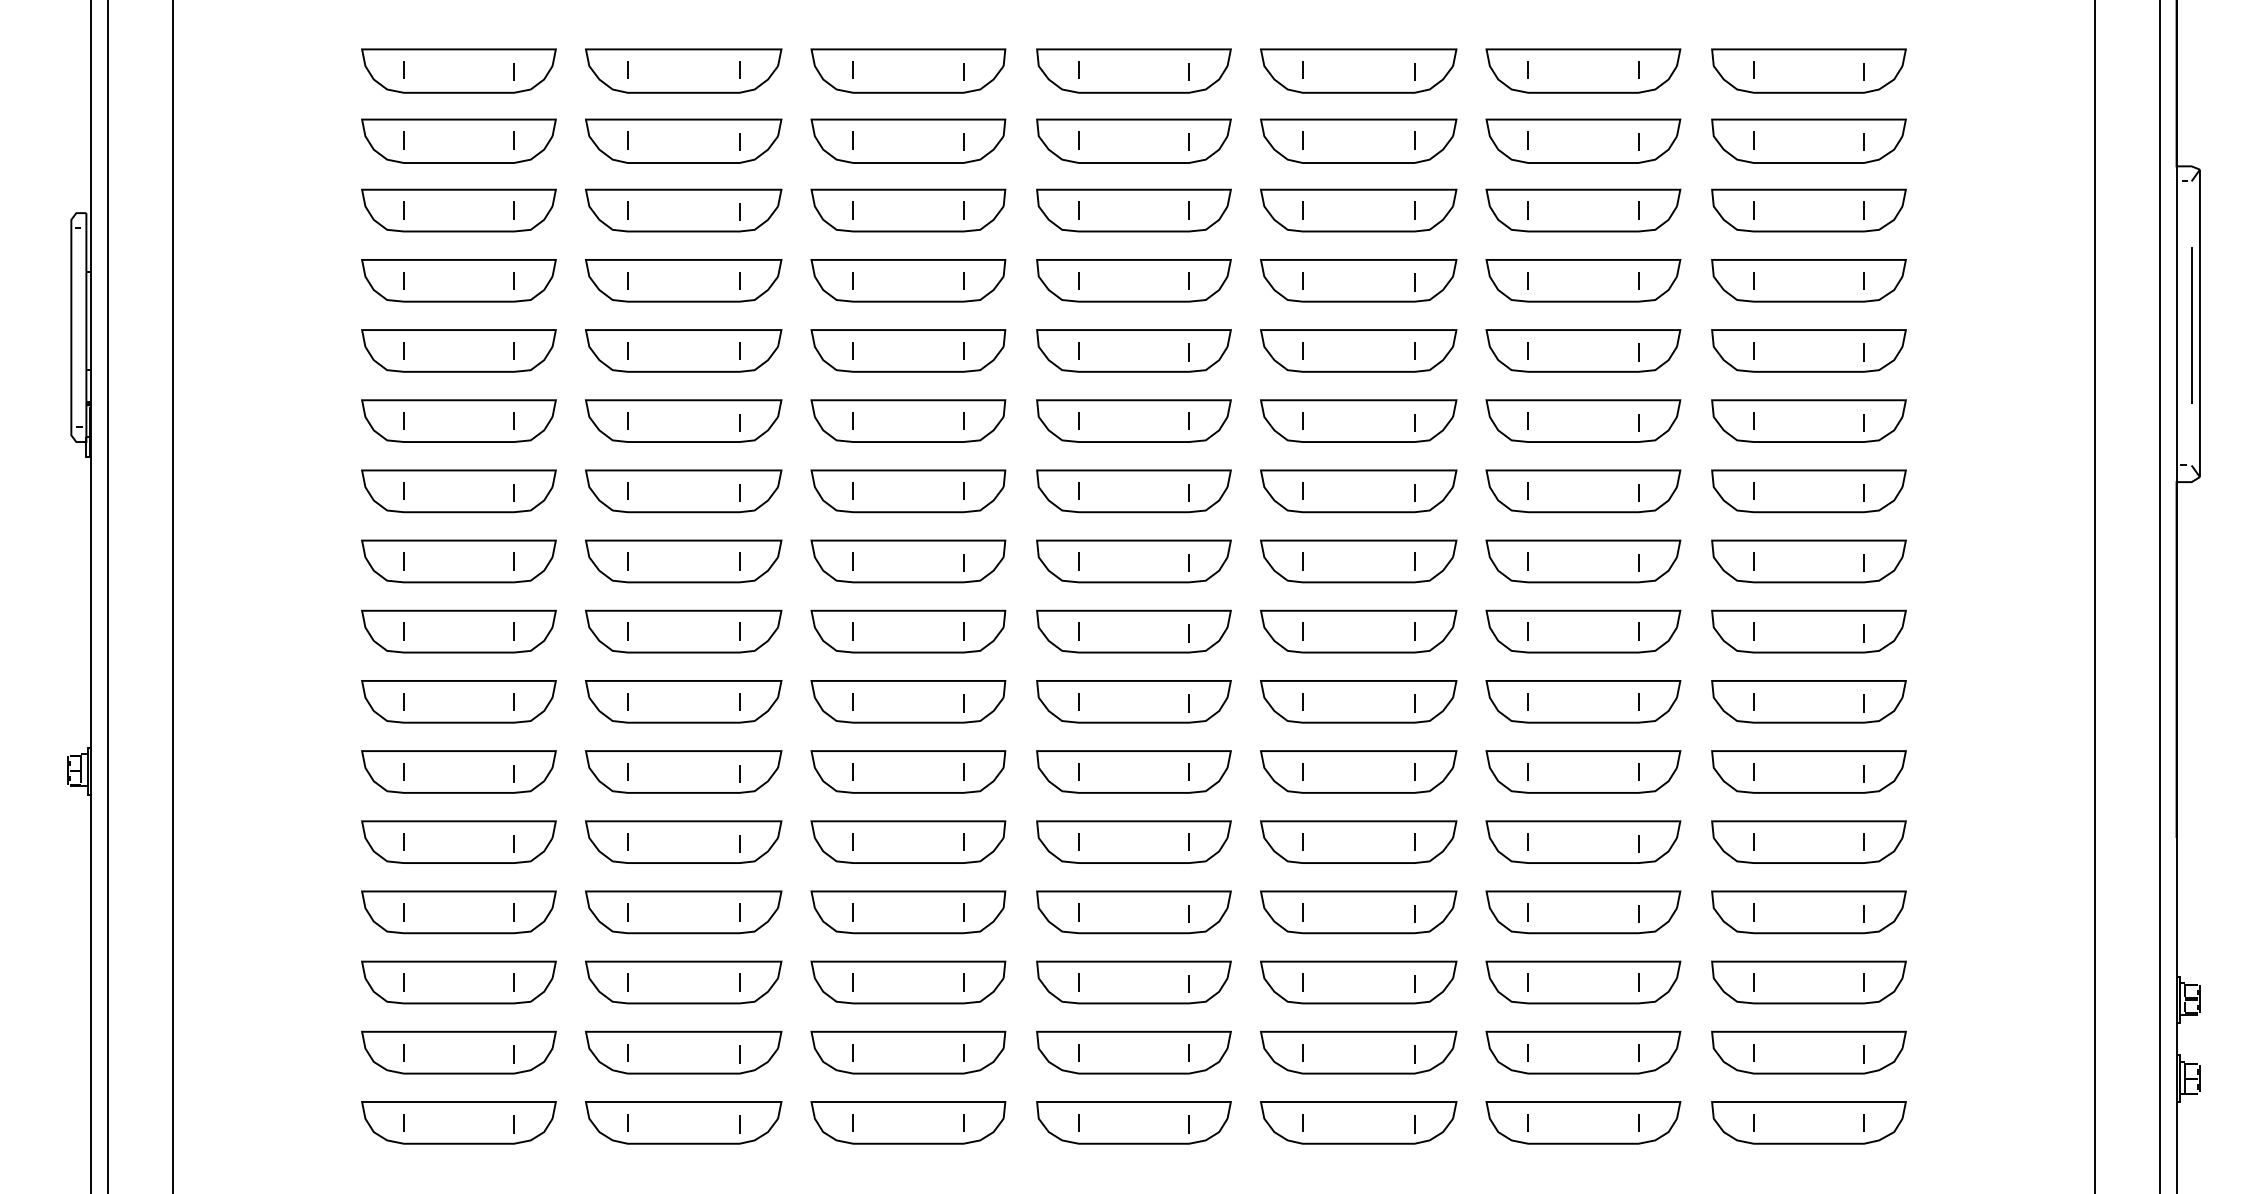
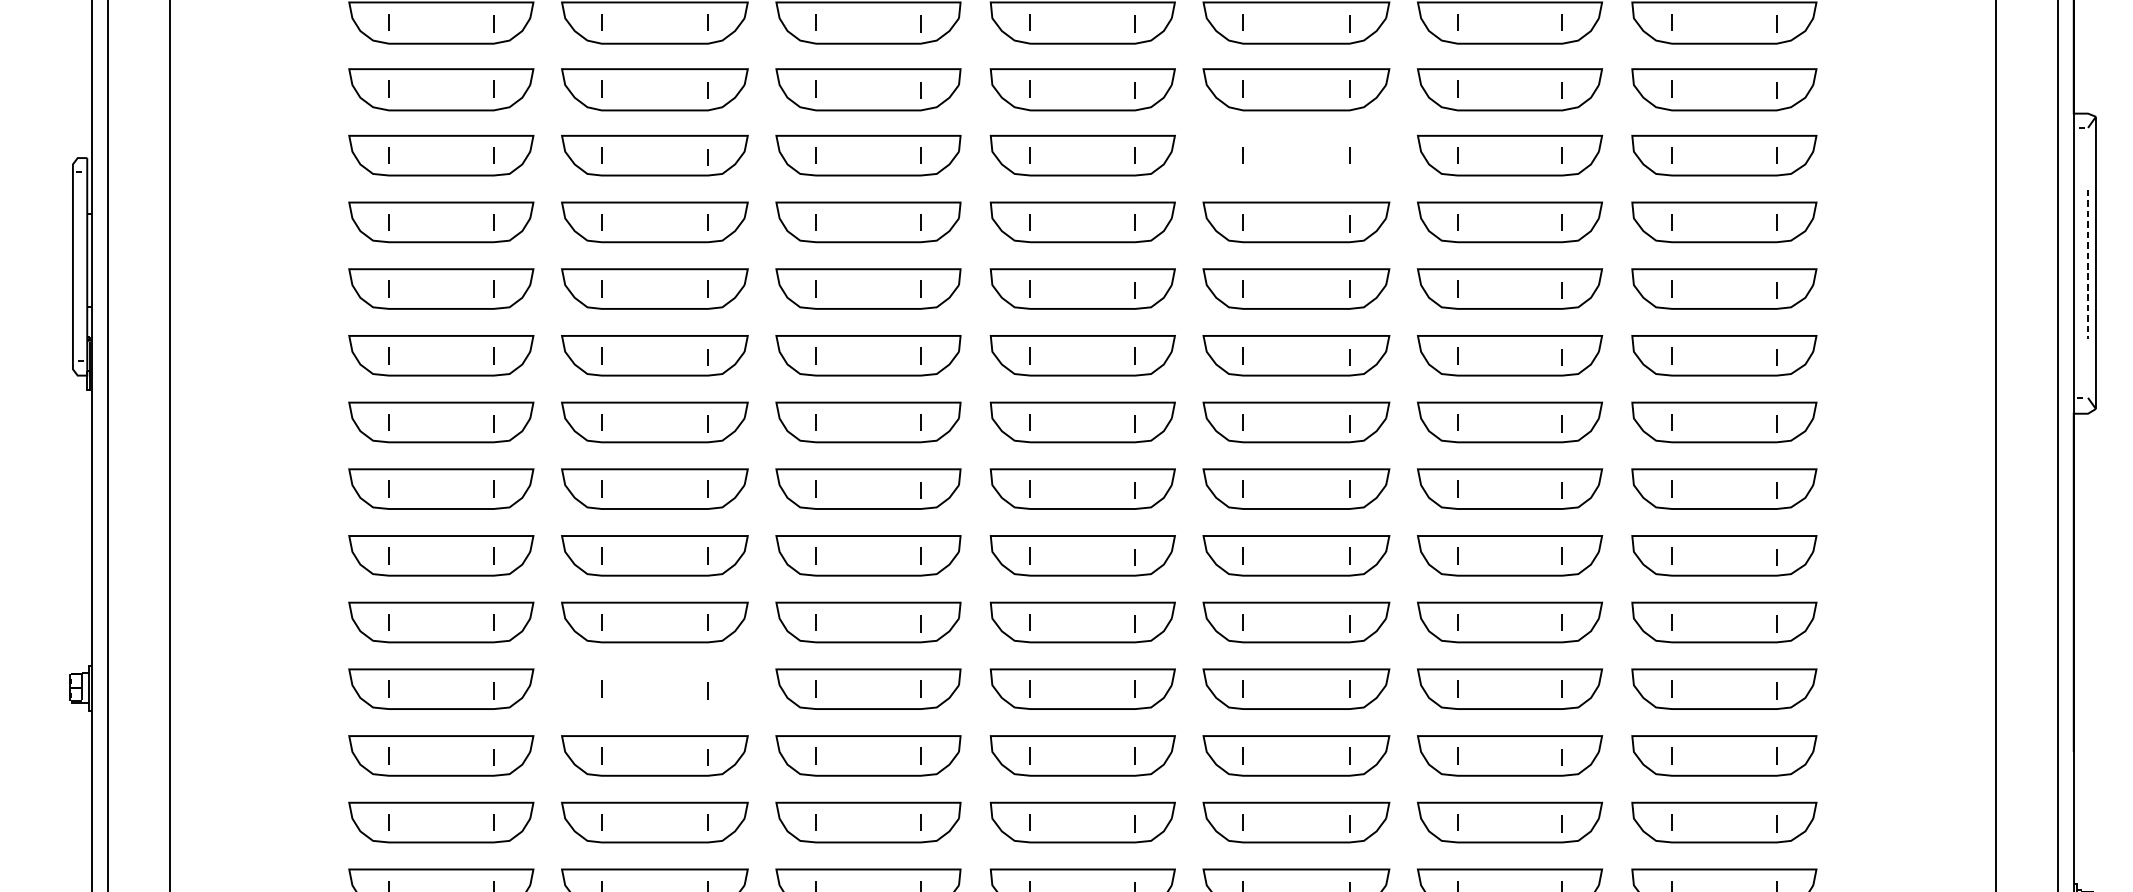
part: (1358, 210) -> (1296, 155), removed
line: (2191, 325) -> (2087, 264), solid -> dashed
part: (683, 771) -> (654, 688), removed

